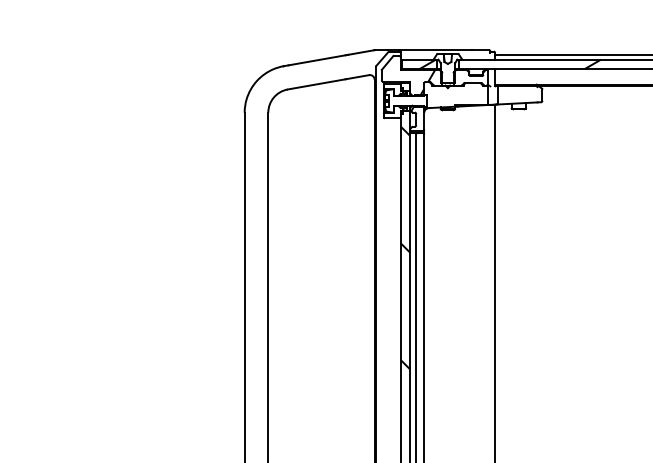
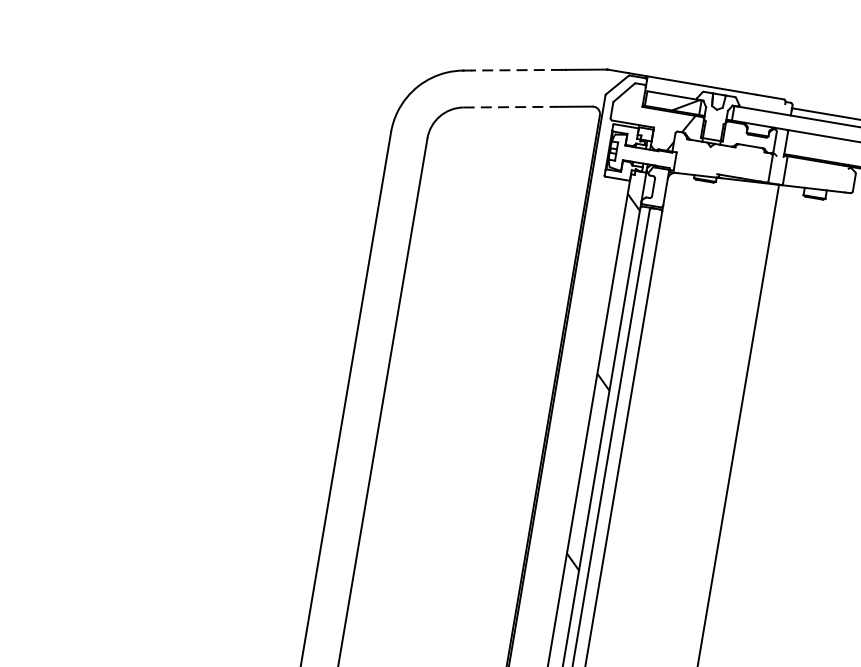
line: (316, 60) -> (515, 70), solid -> dashed
line: (317, 84) -> (510, 107), solid -> dashed

